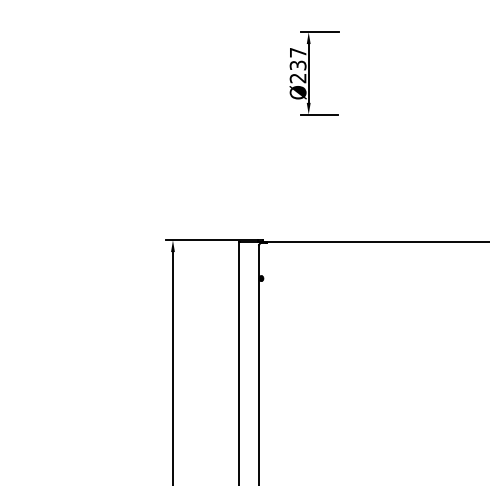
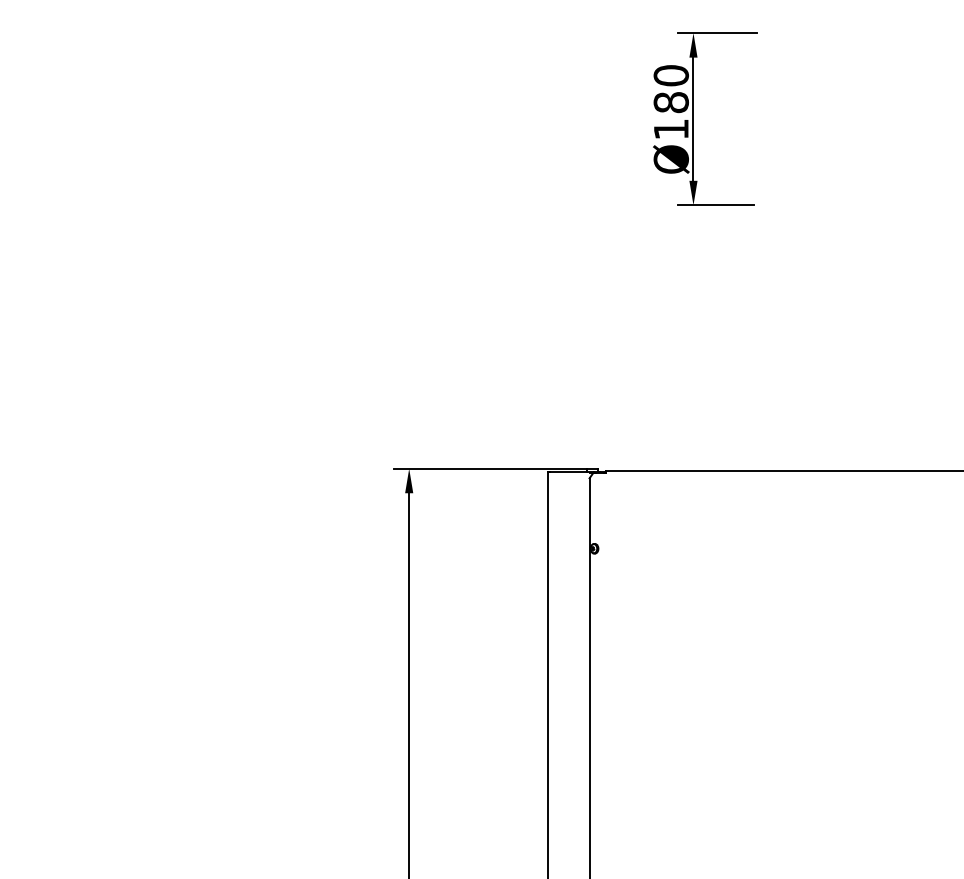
text: (297, 65) -> (669, 102), Ø237 -> Ø180

